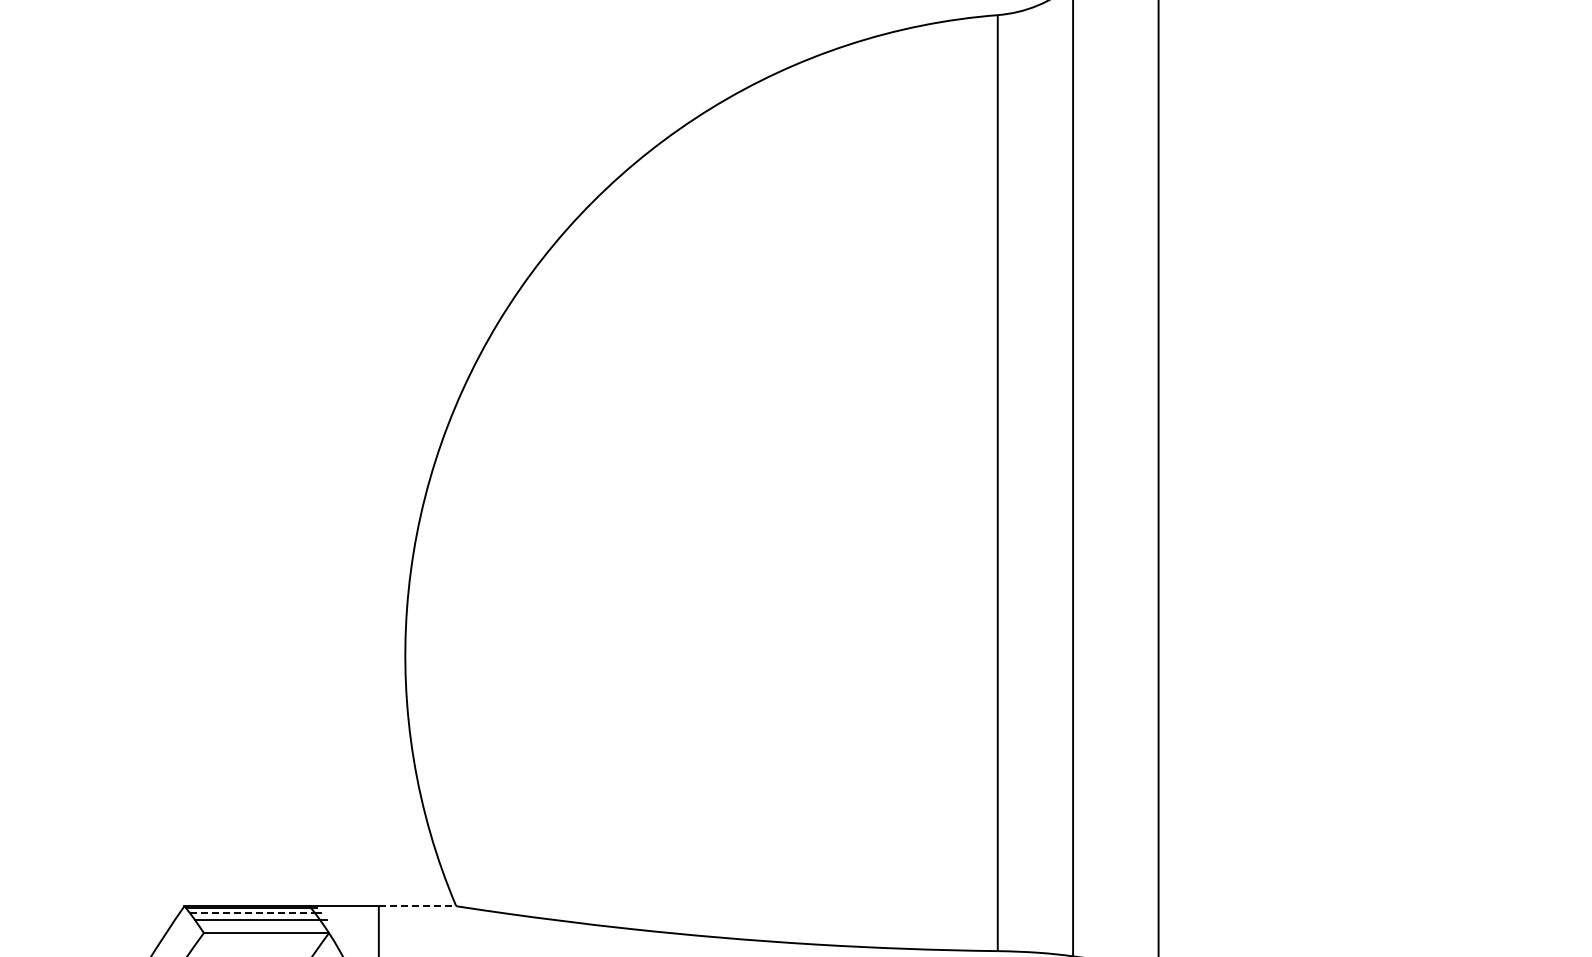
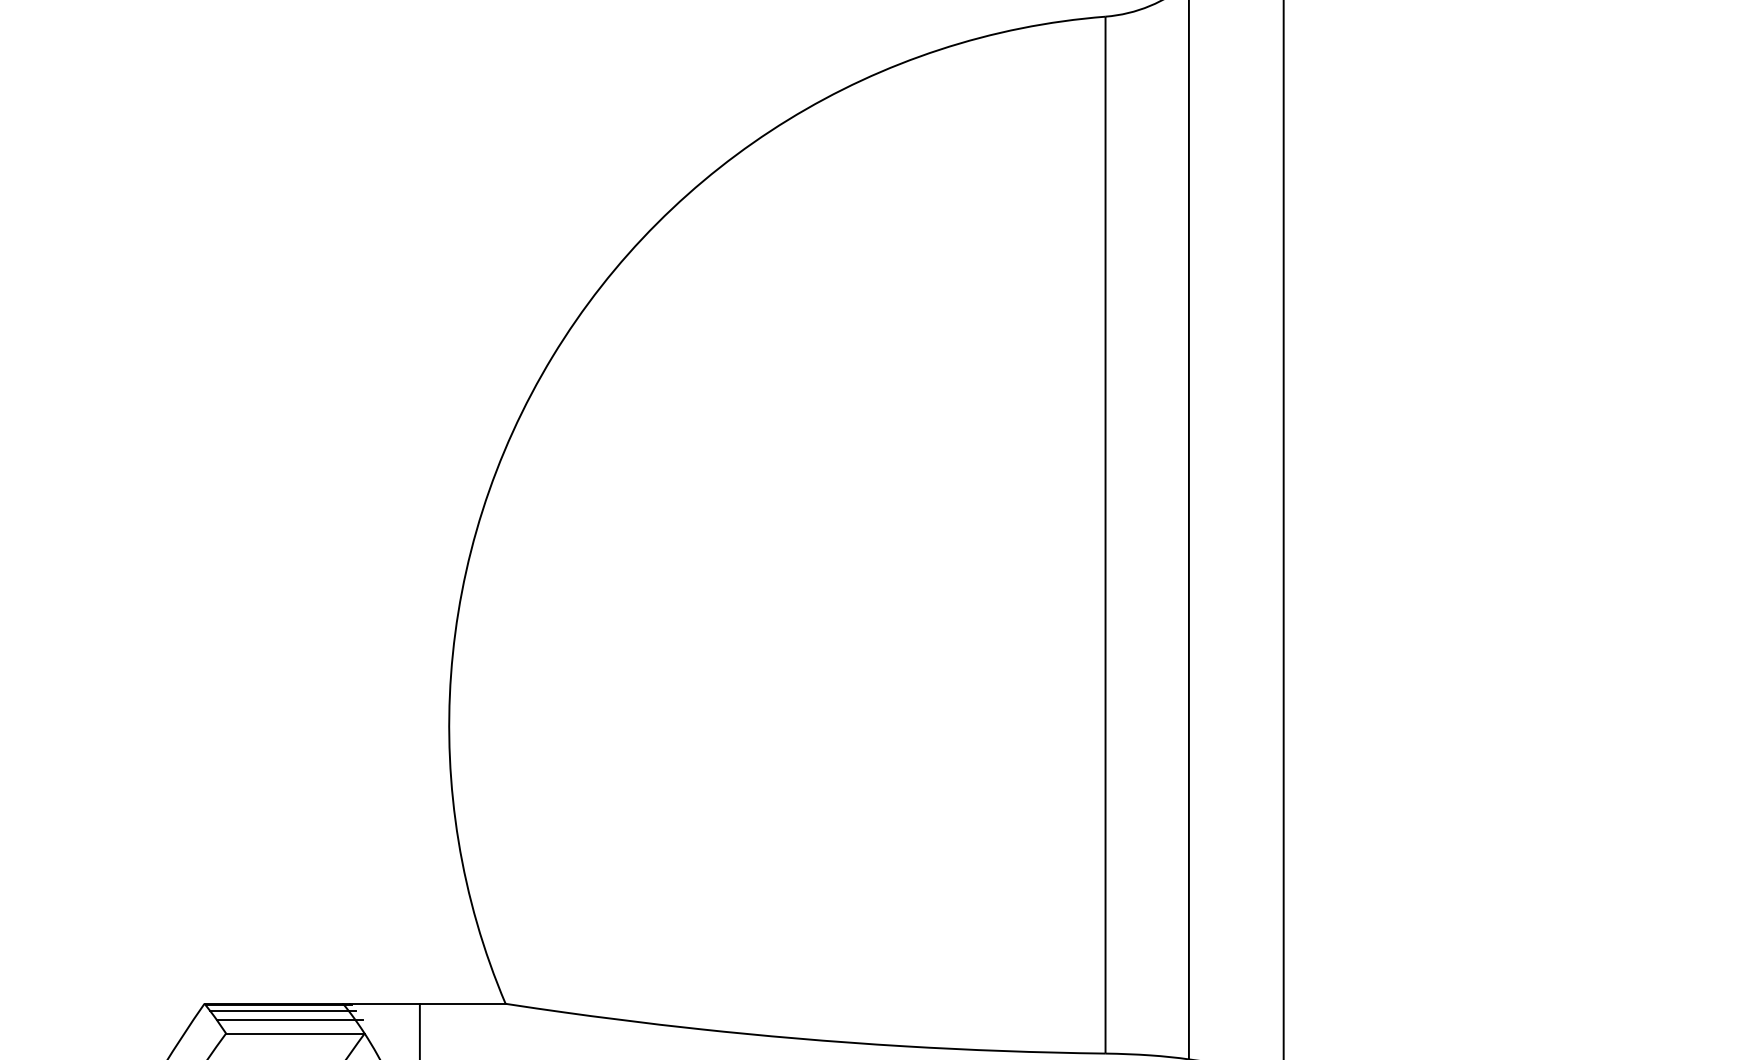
line: (417, 906) -> (462, 1004), dashed -> solid
line: (252, 912) -> (279, 1010), dashed -> solid

